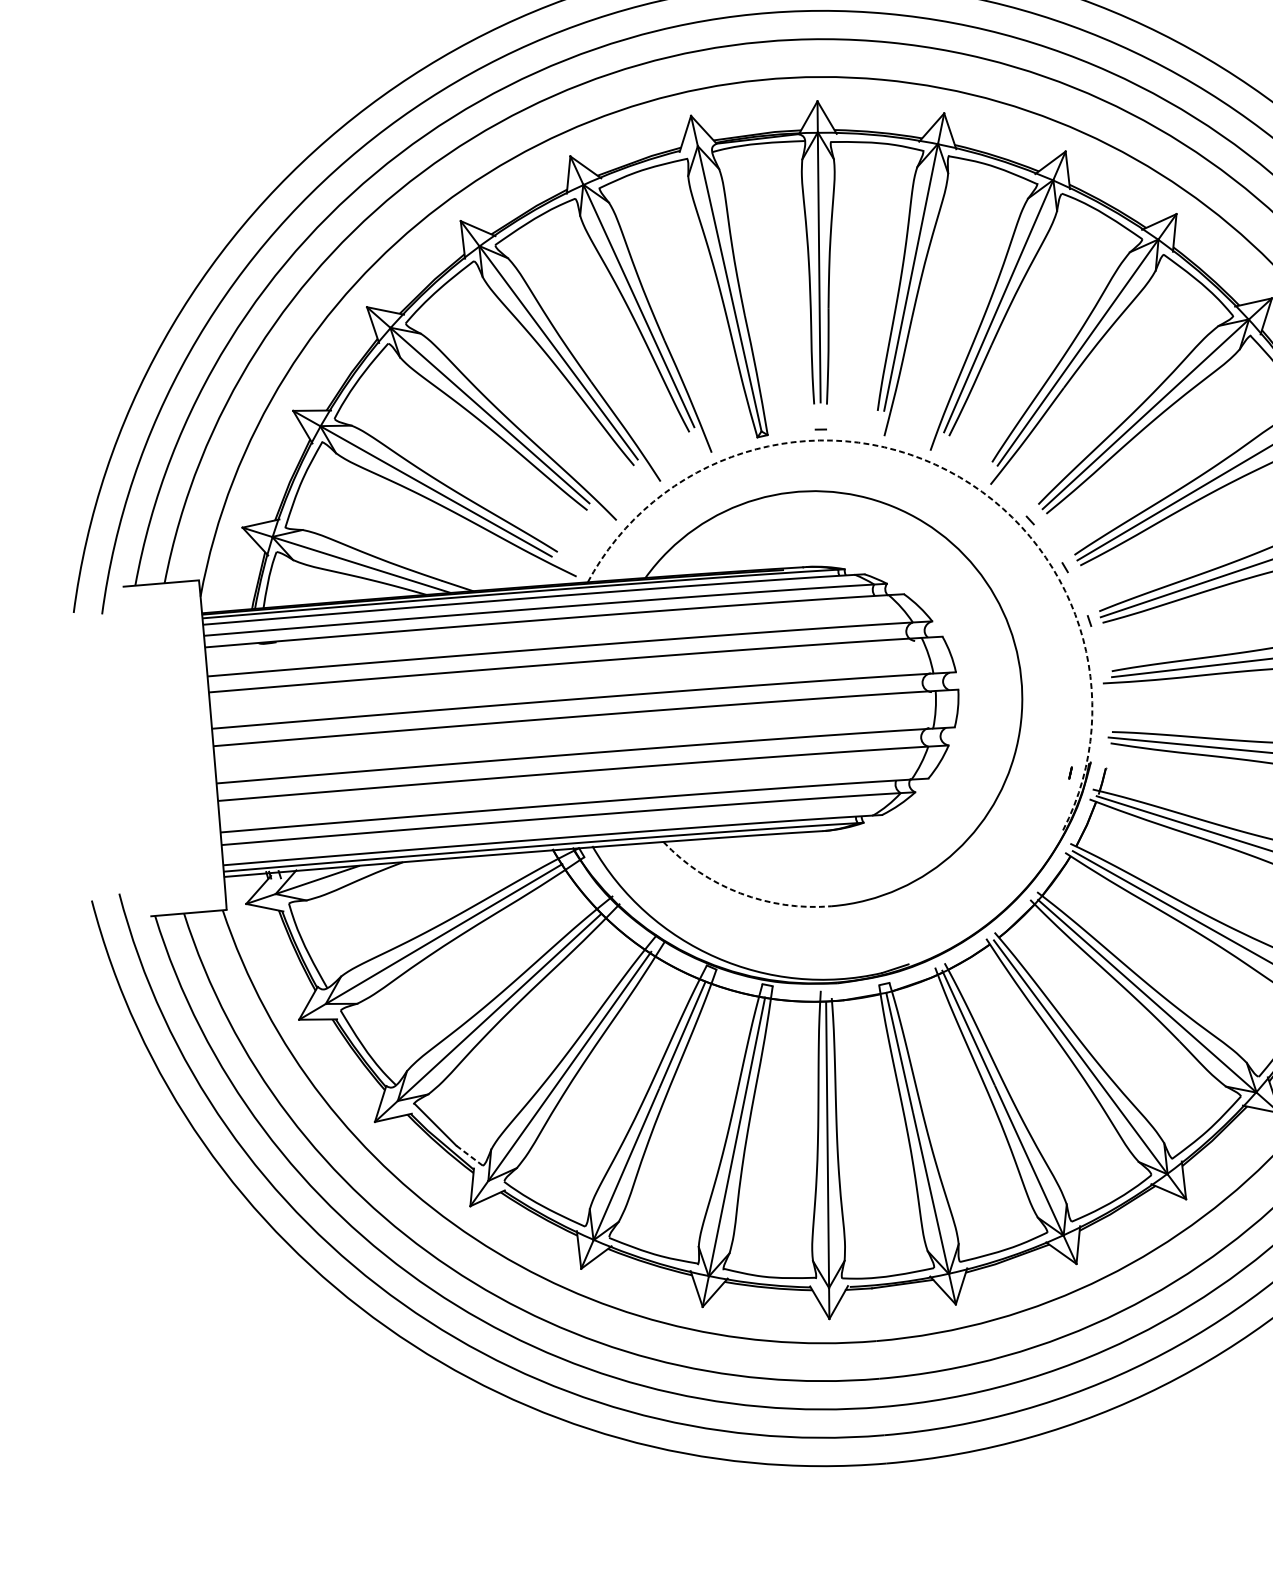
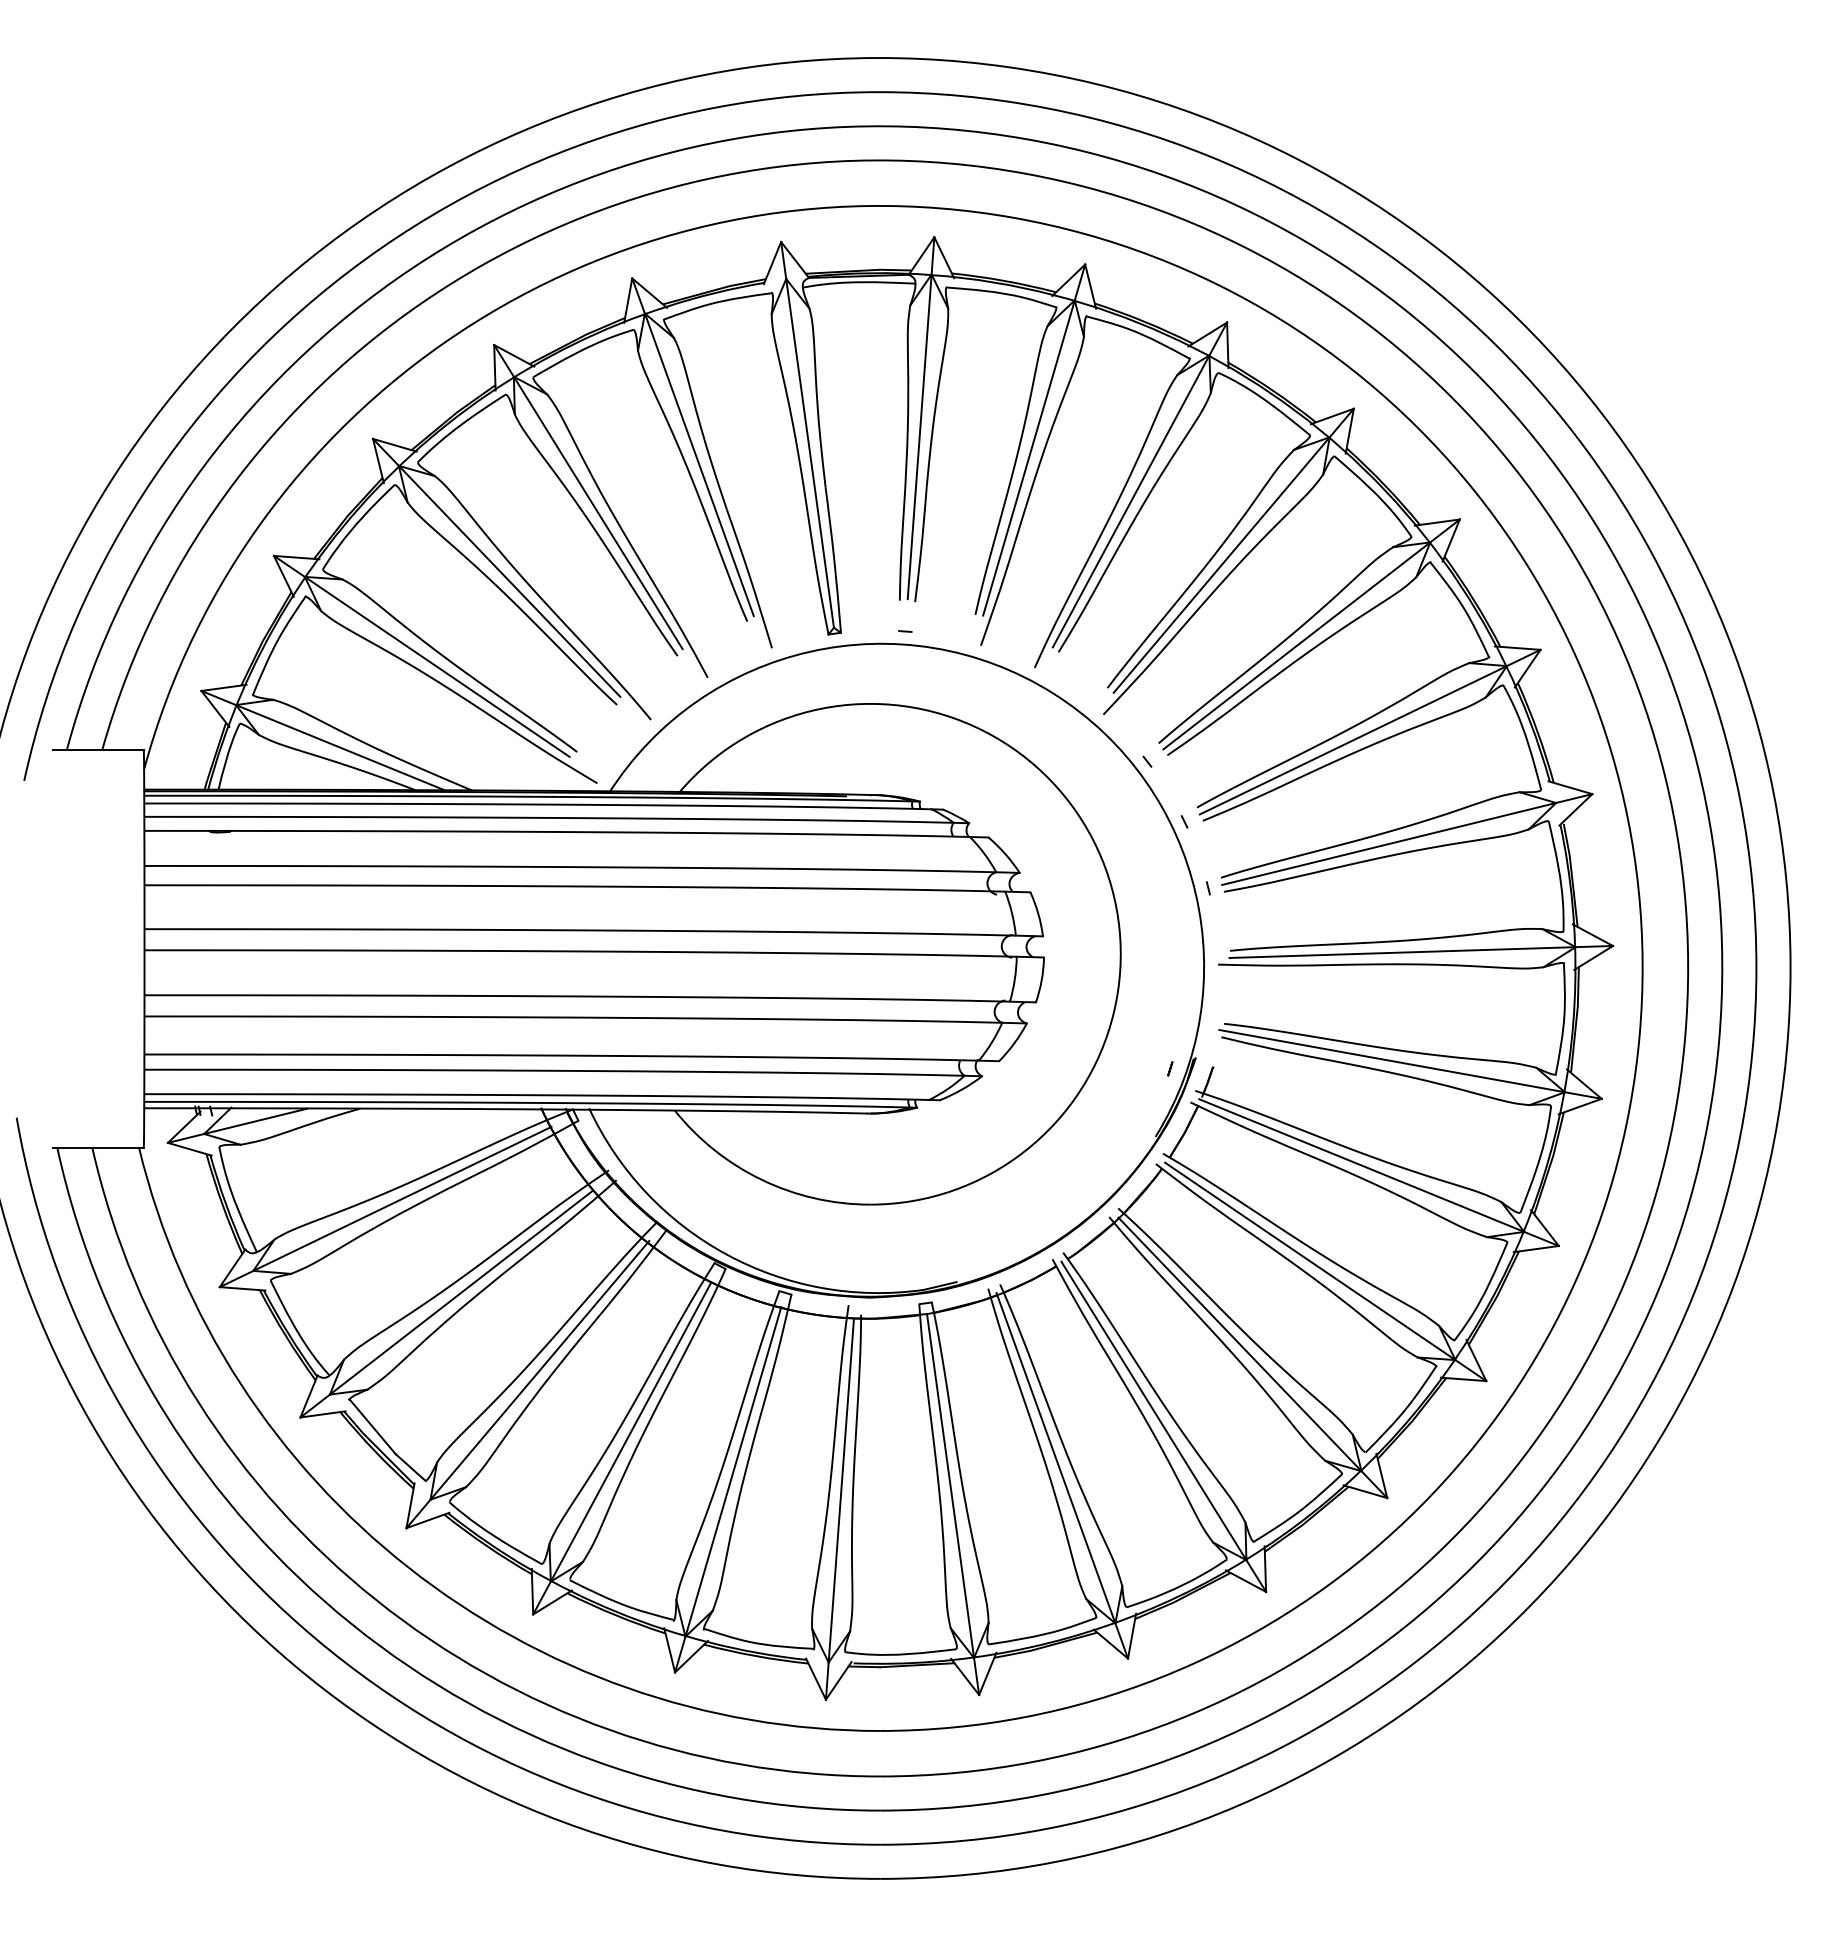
arc: (947, 470) -> (1053, 693), dashed -> solid
arc: (739, 893) -> (761, 1179), dashed -> solid
line: (470, 1155) -> (411, 1467), dashed -> solid

